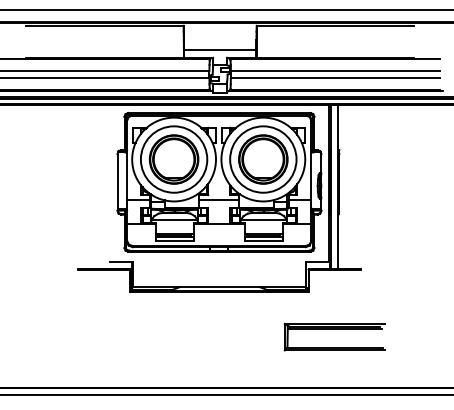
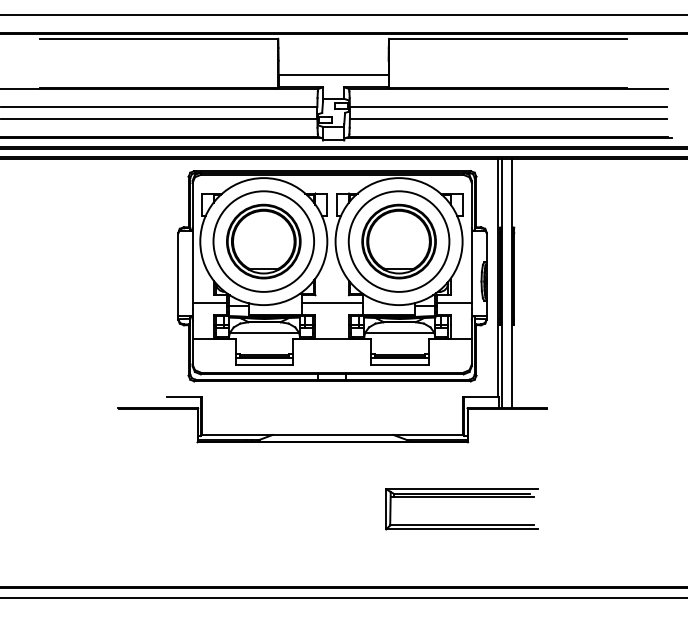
part: (334, 329) -> (461, 497), moved

